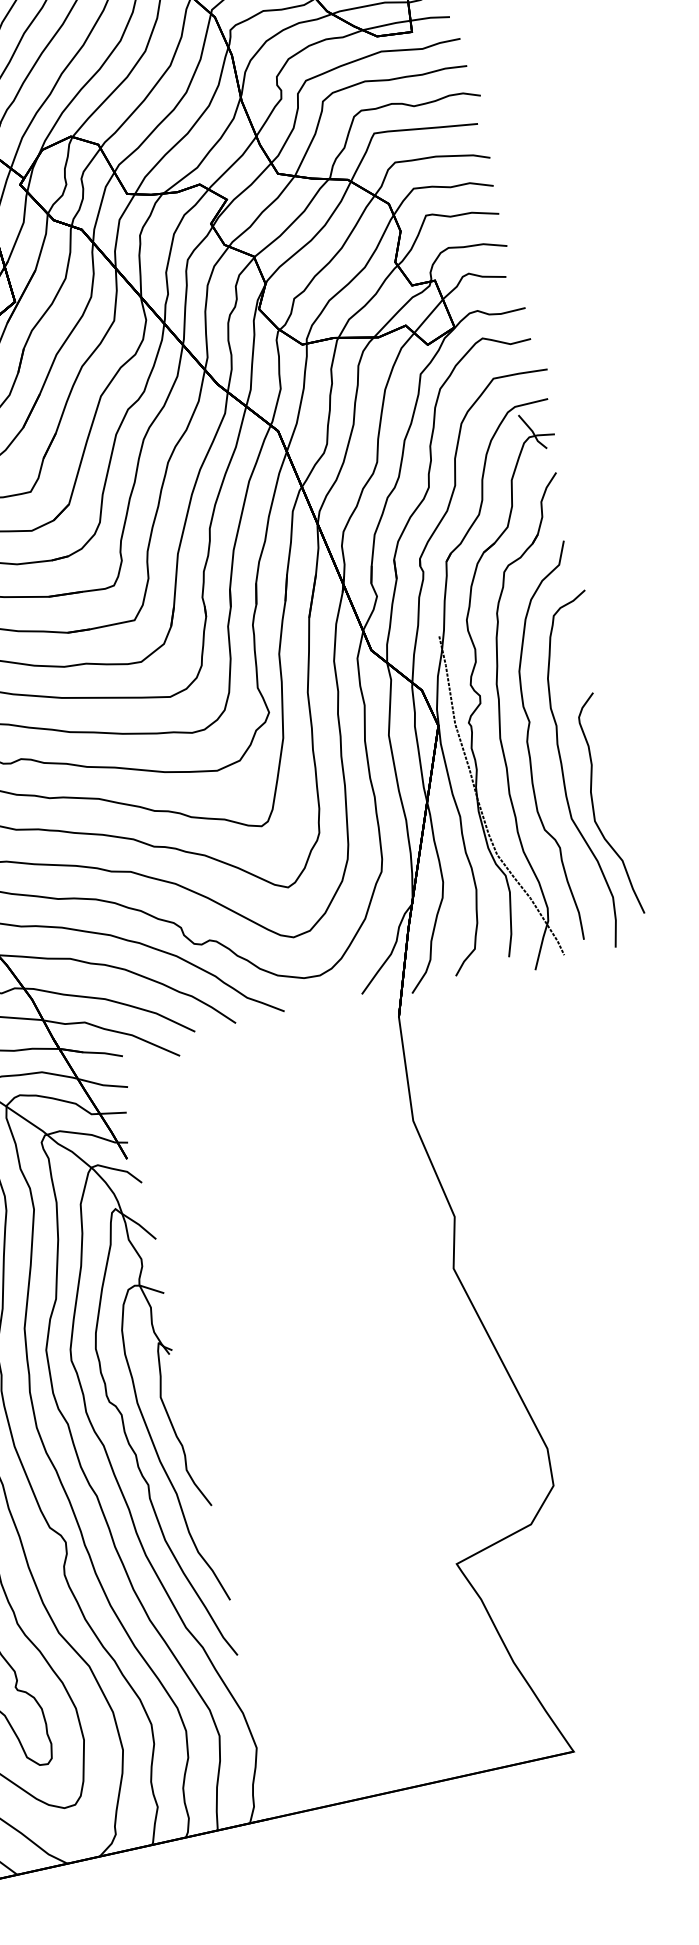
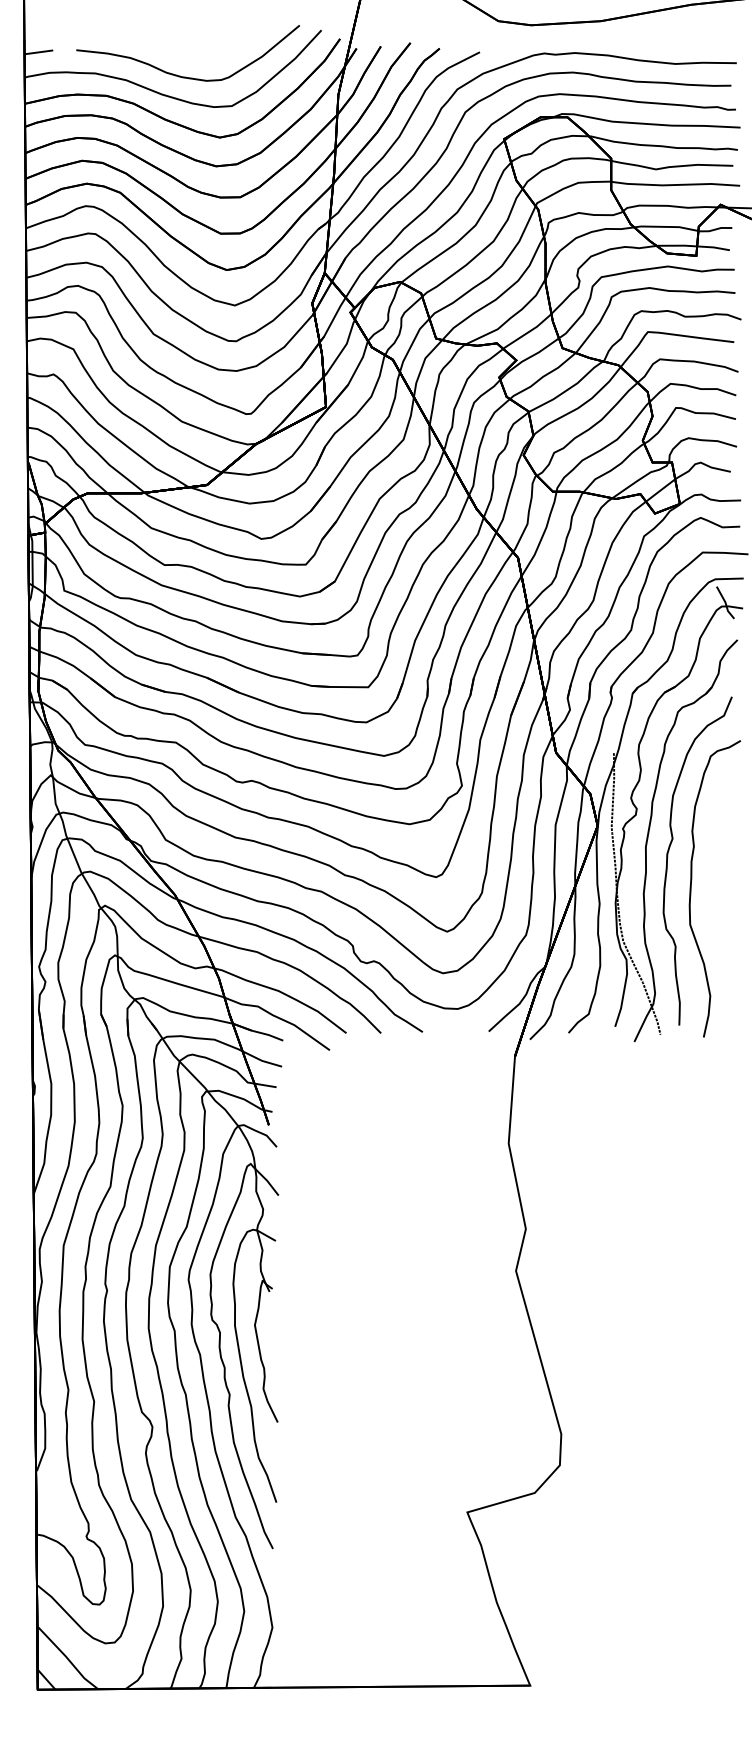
part: (594, 807) -> (710, 919), removed

